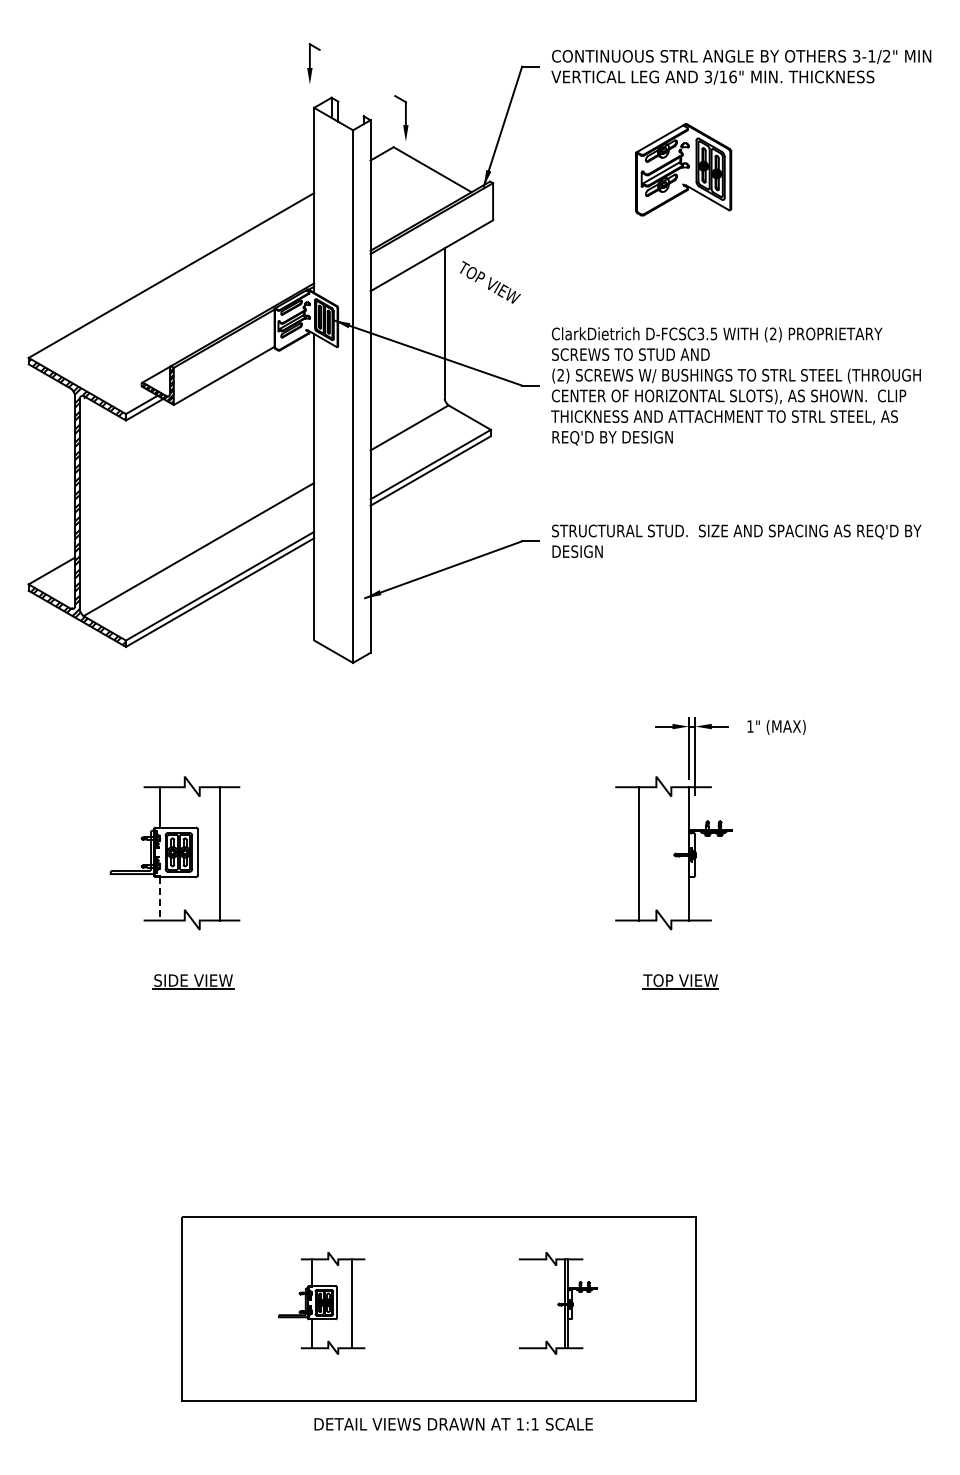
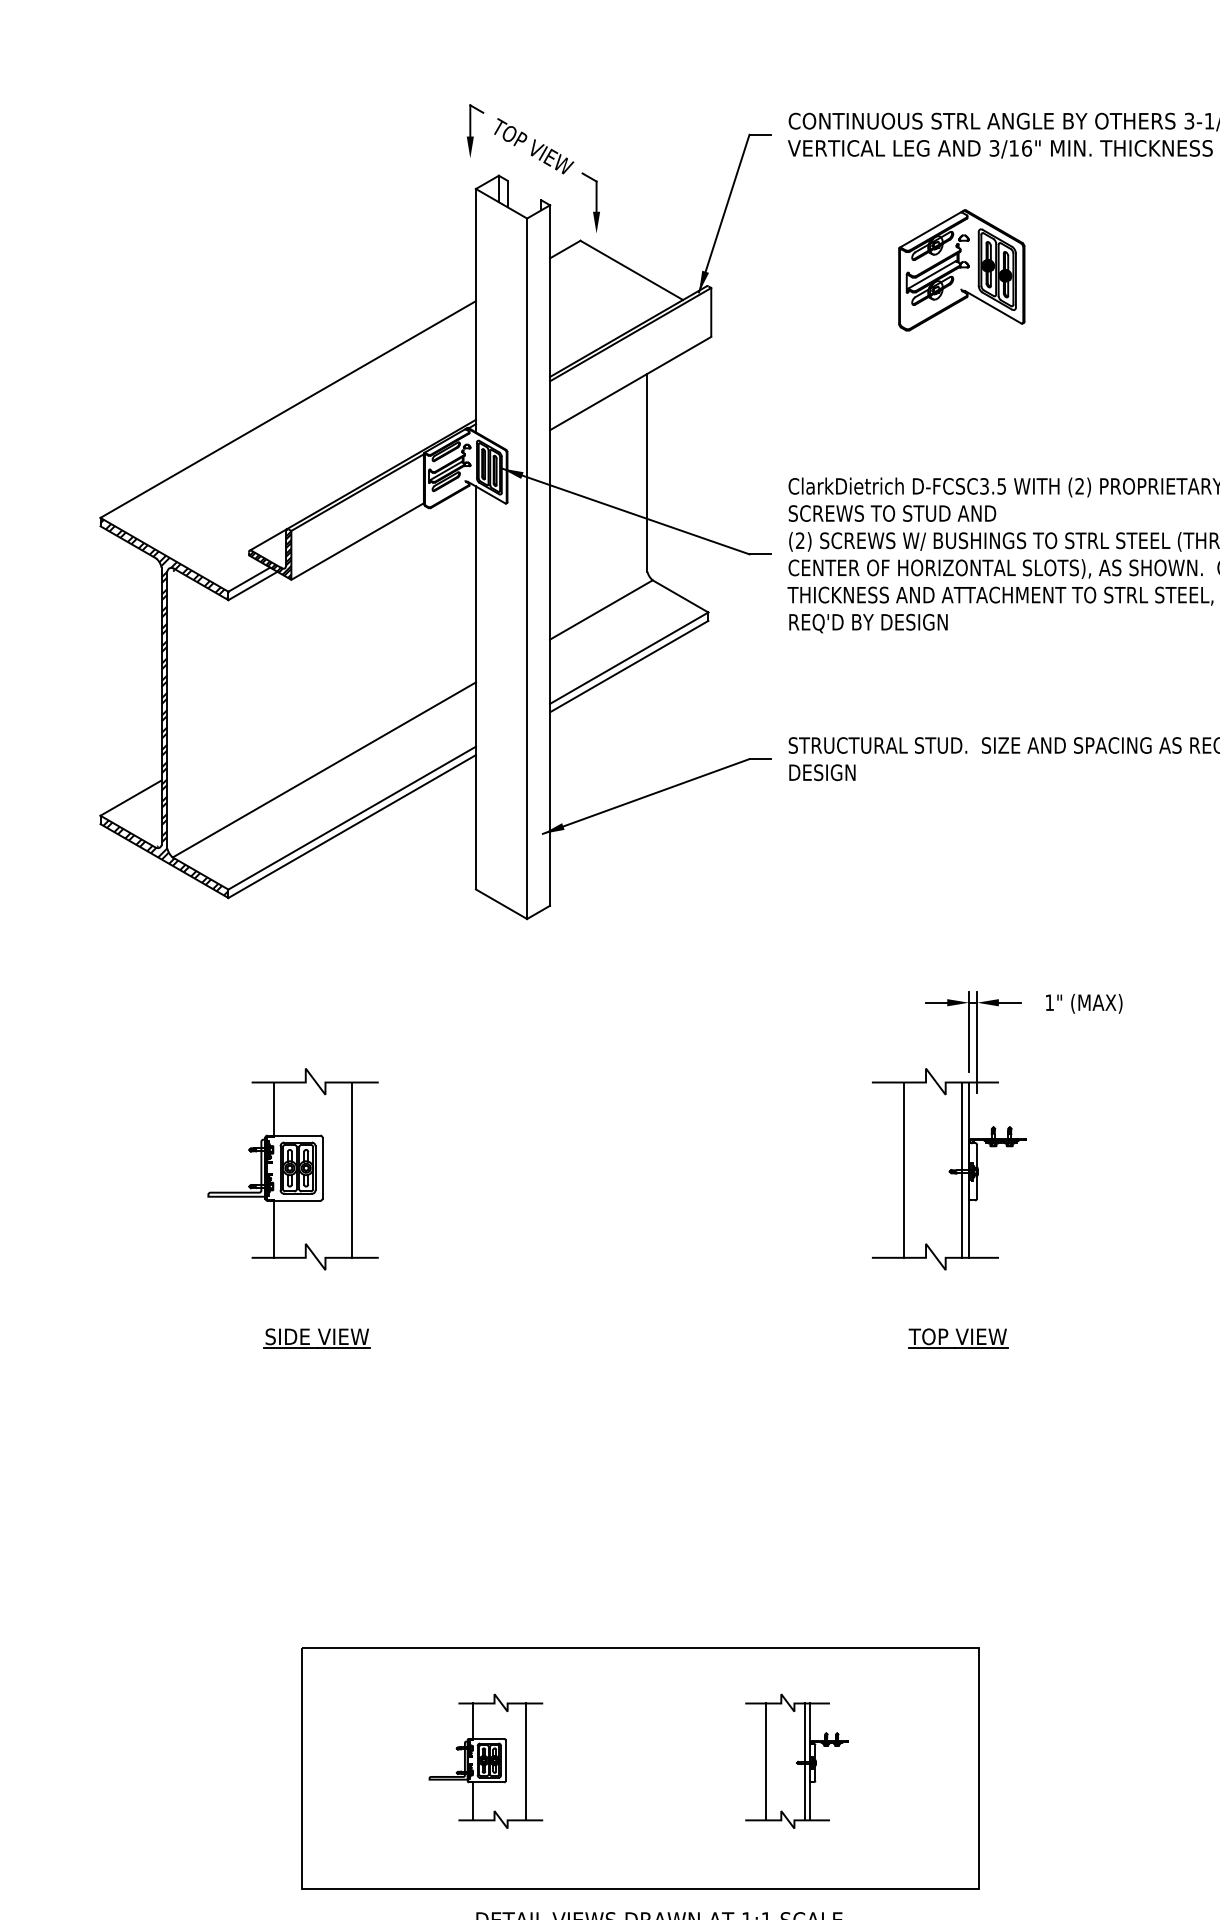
text: (490, 282) -> (534, 146), moved
line: (683, 853) -> (961, 1169), added
line: (160, 898) -> (273, 1228), dashed -> solid
line: (535, 1303) -> (767, 1761), added

